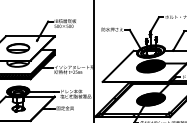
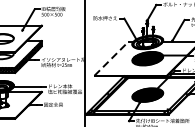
line: (118, 66) -> (111, 58), solid -> dashed

